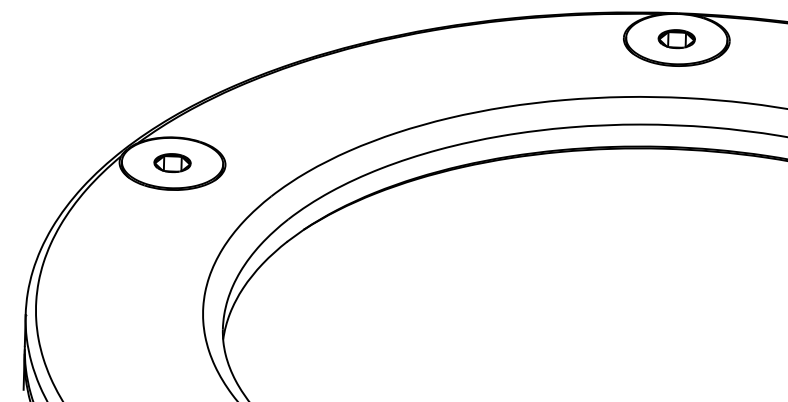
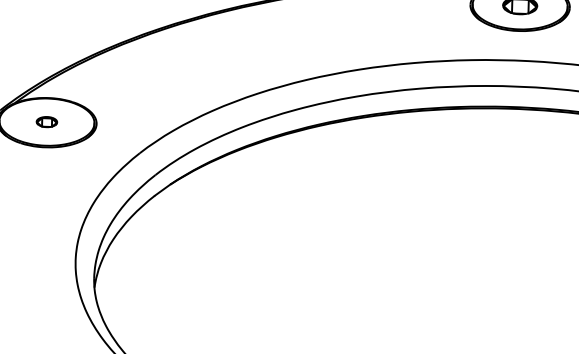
part: (172, 162) -> (46, 121), size x0.6

